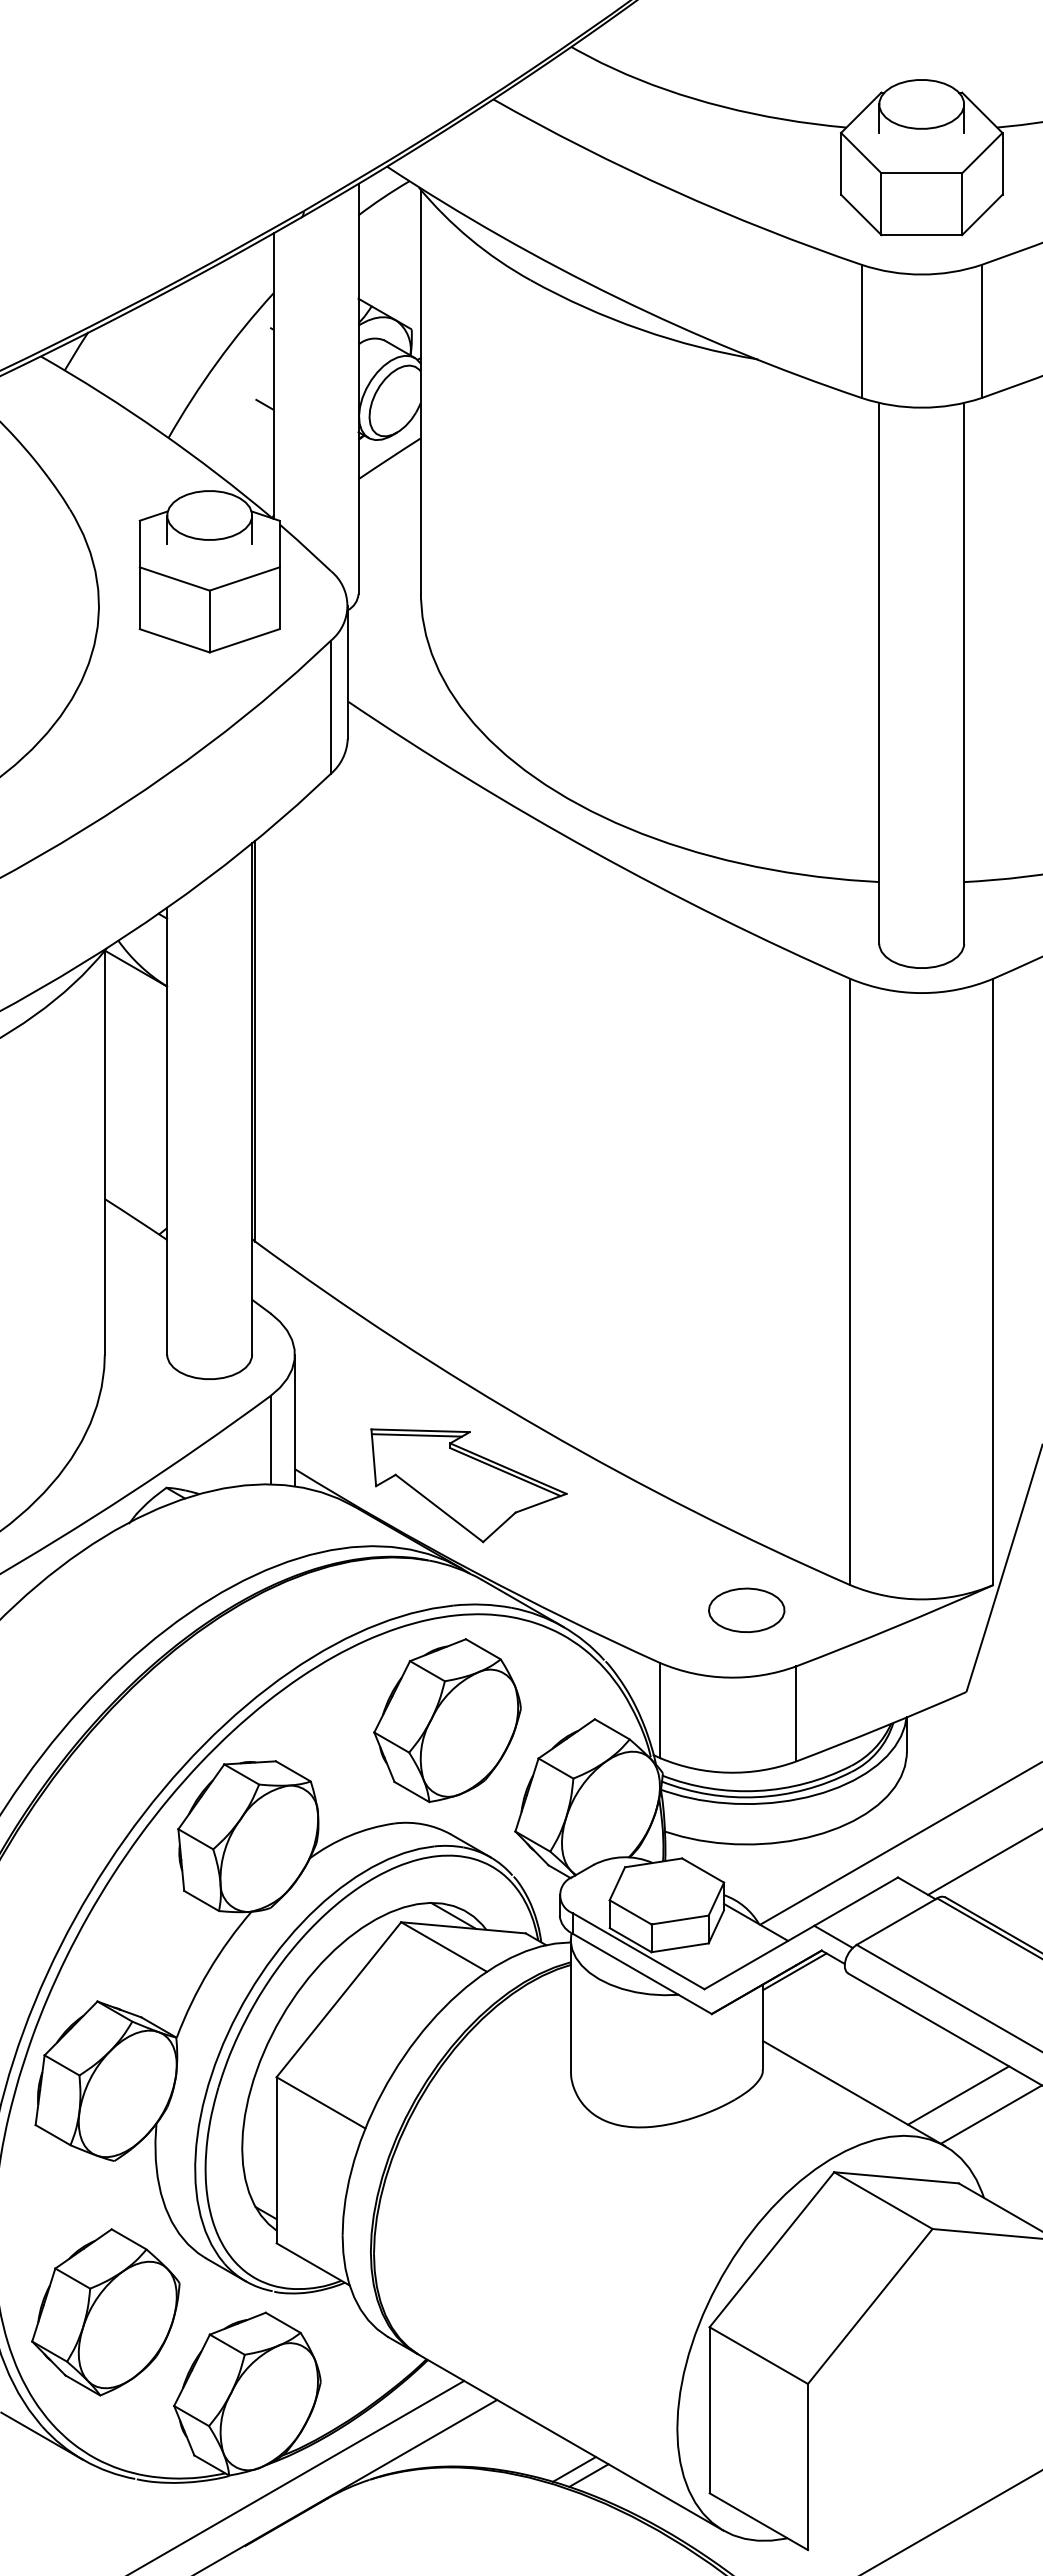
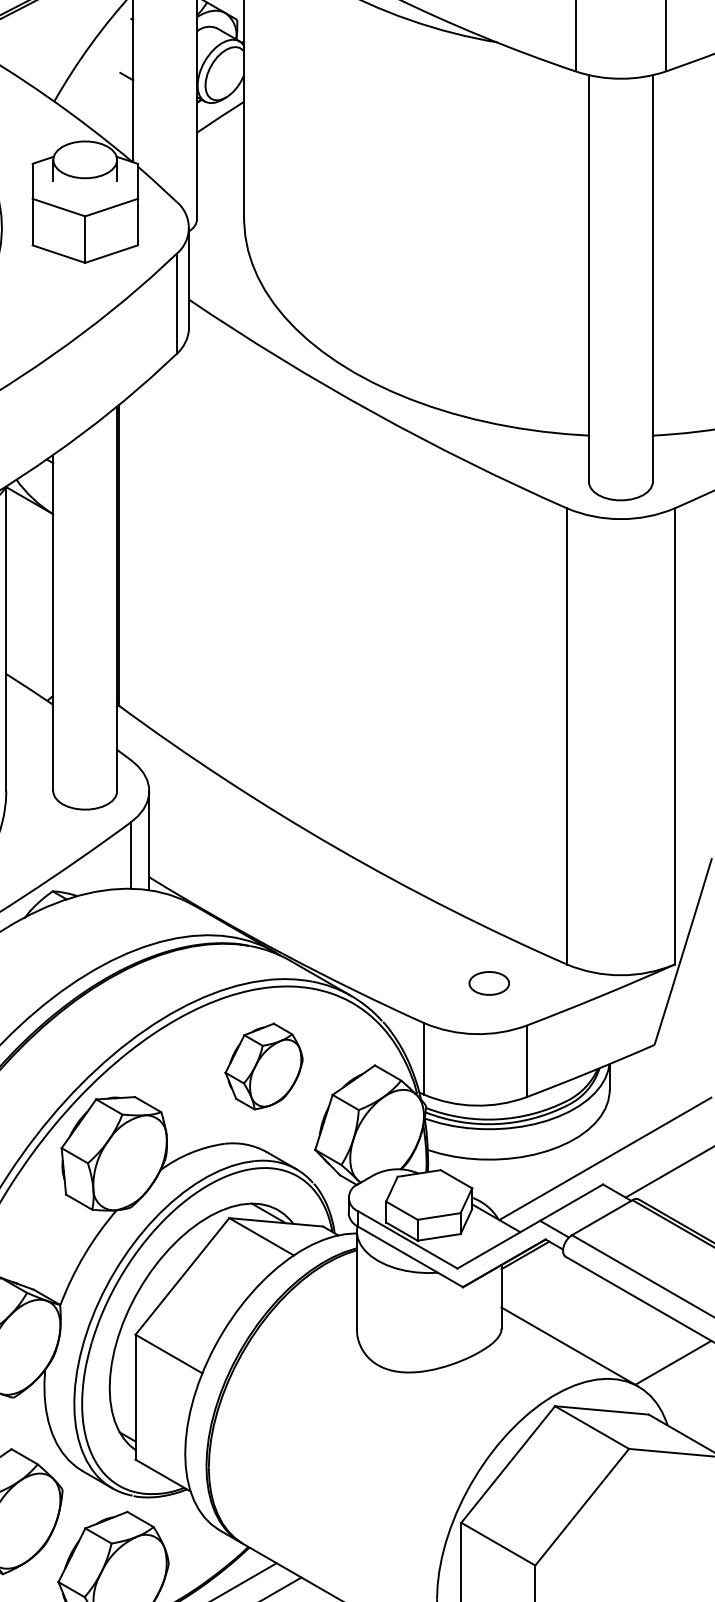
part: (468, 1485) -> (279, 889), removed
part: (746, 1609) -> (489, 982), size x0.7
part: (447, 1720) -> (264, 1066), size x0.7
line: (958, 2095) -> (648, 1348), removed

